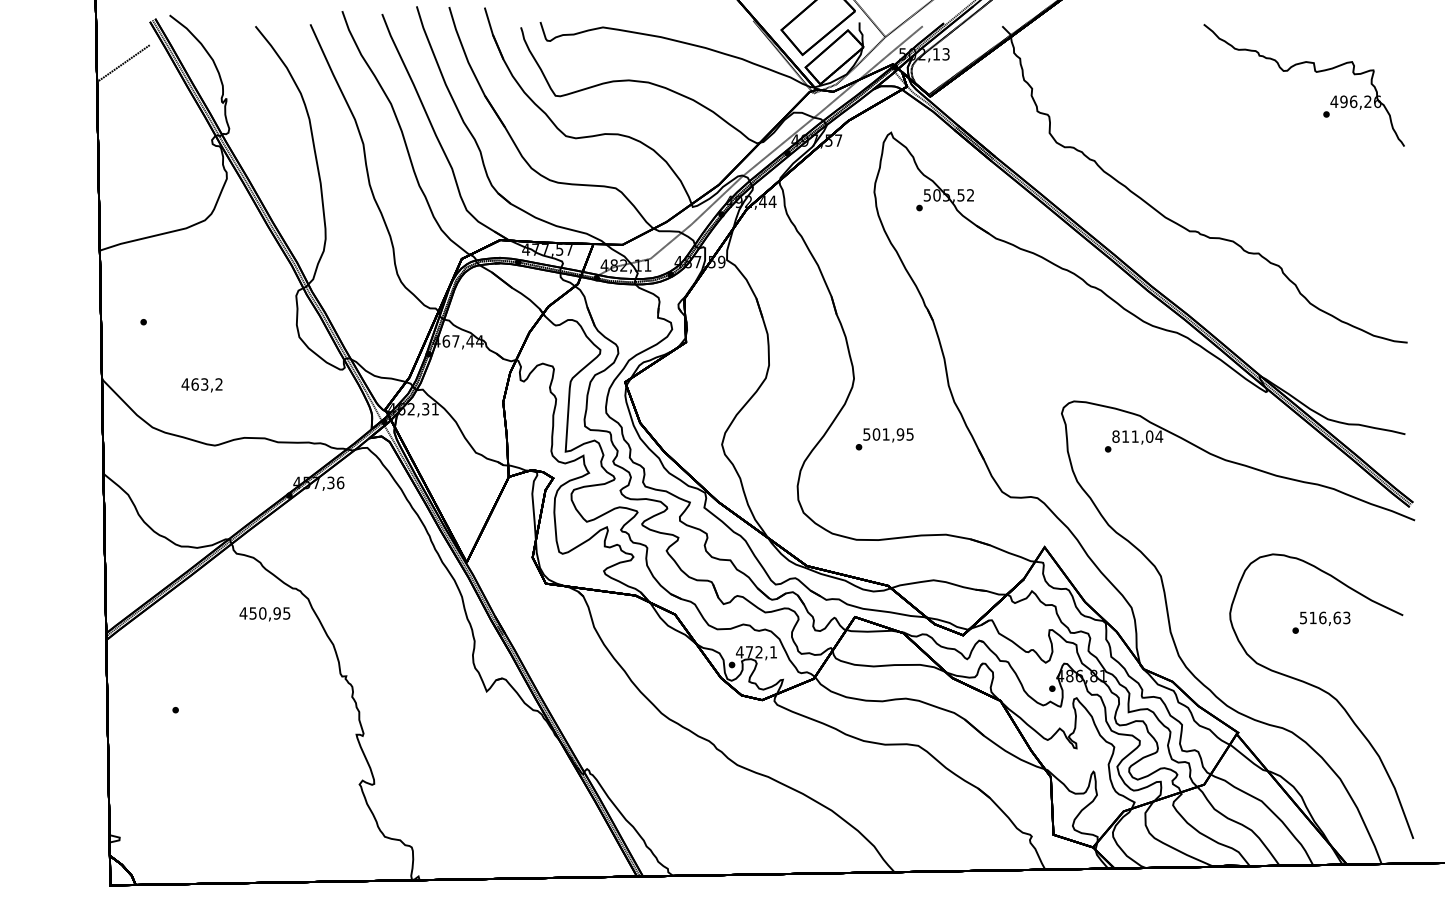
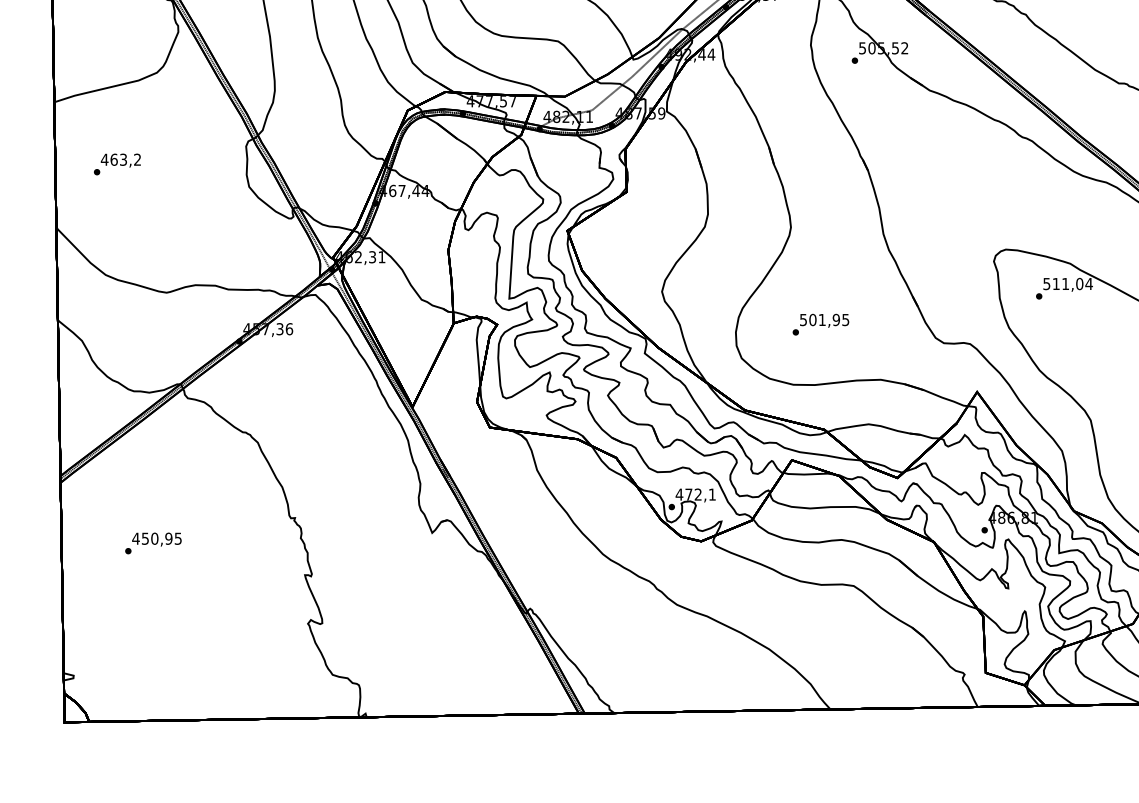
text: (201, 385) -> (120, 160), moved
text: (1115, 436) -> (1046, 283), 811,04 -> 511,04
text: (884, 439) -> (820, 324), moved
text: (264, 614) -> (156, 539), moved

